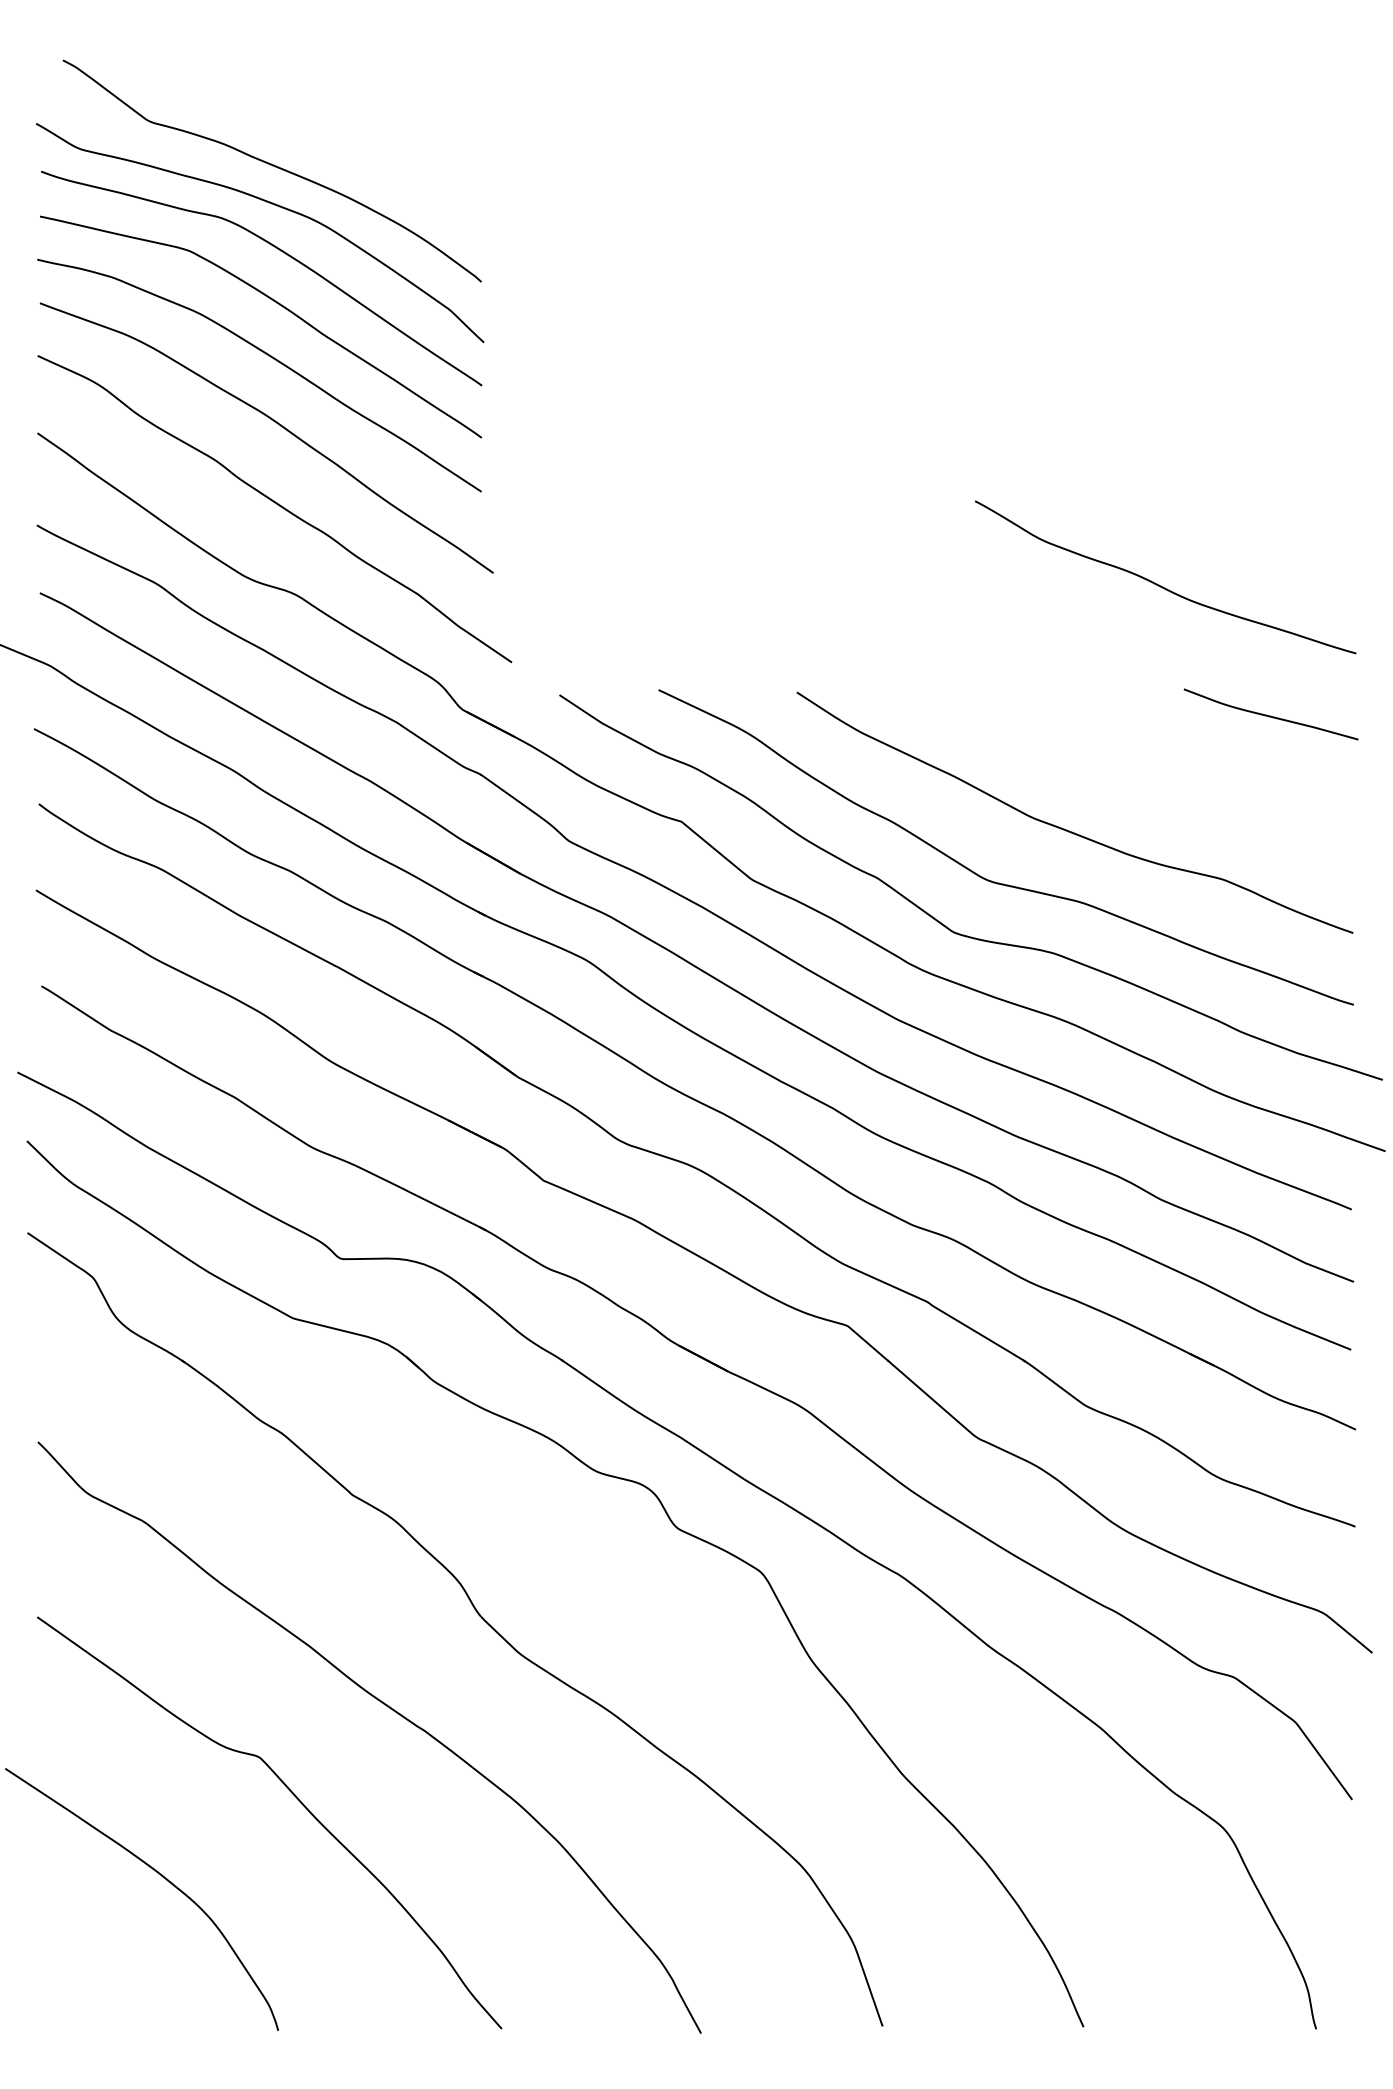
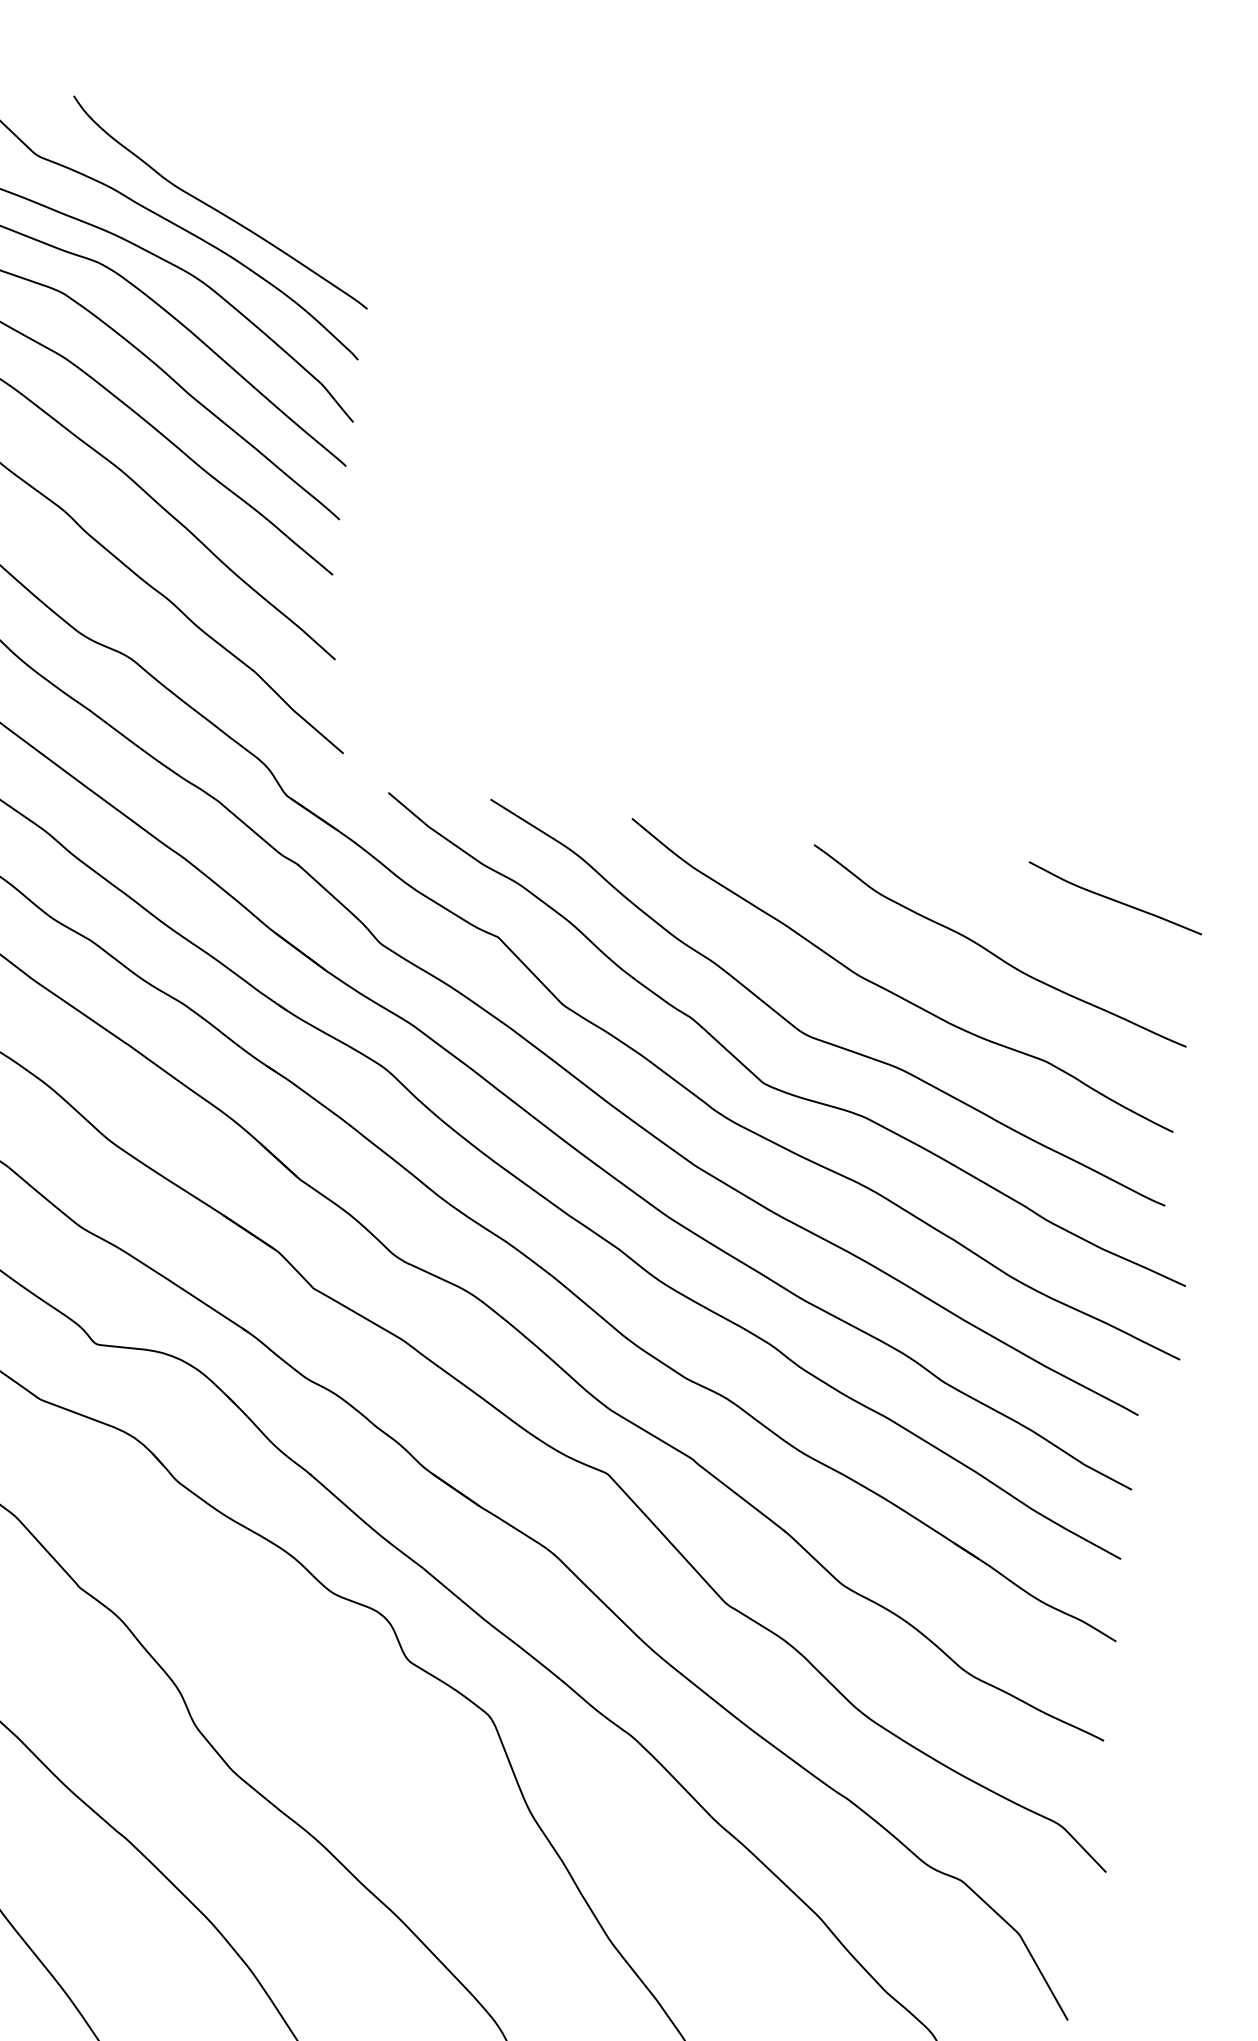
curve: (327, 152) -> (215, 208), added
curve: (1161, 585) -> (994, 953), moved

